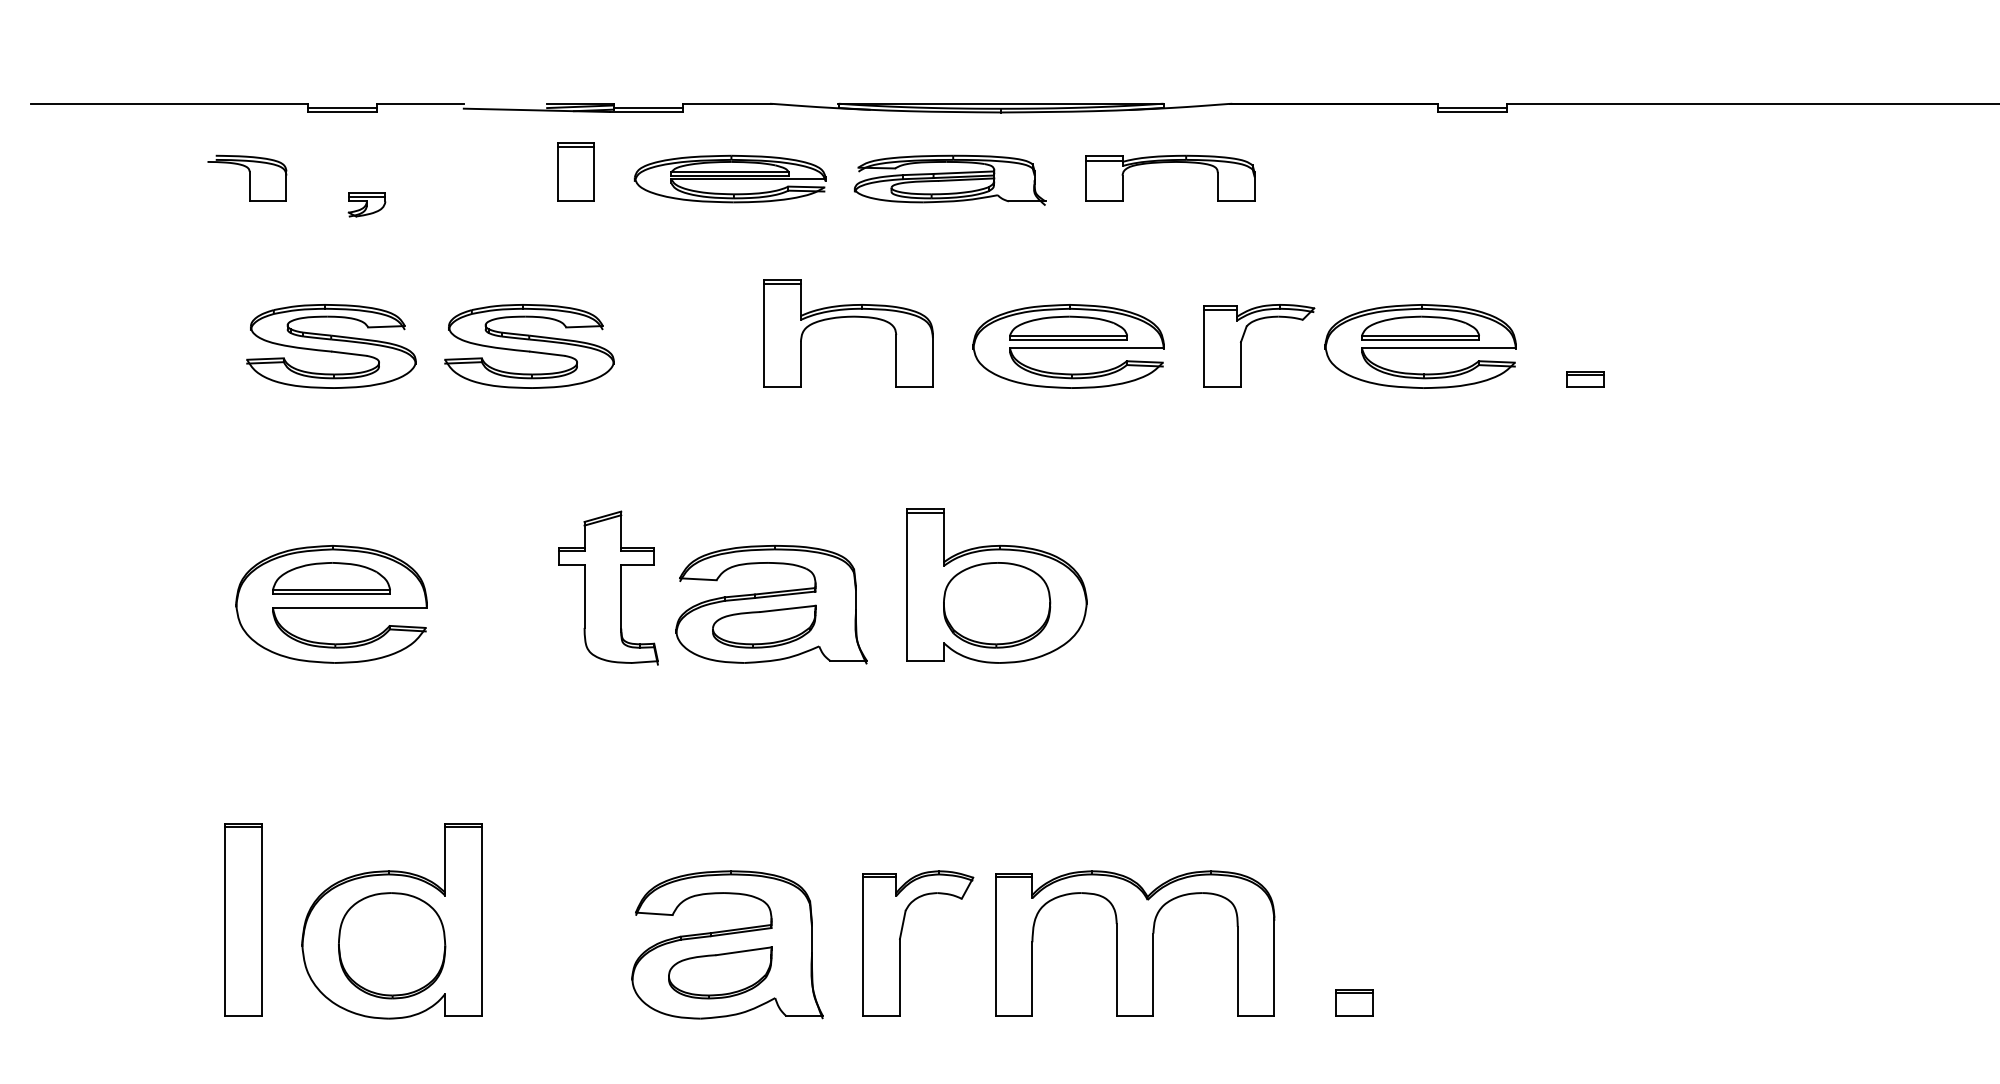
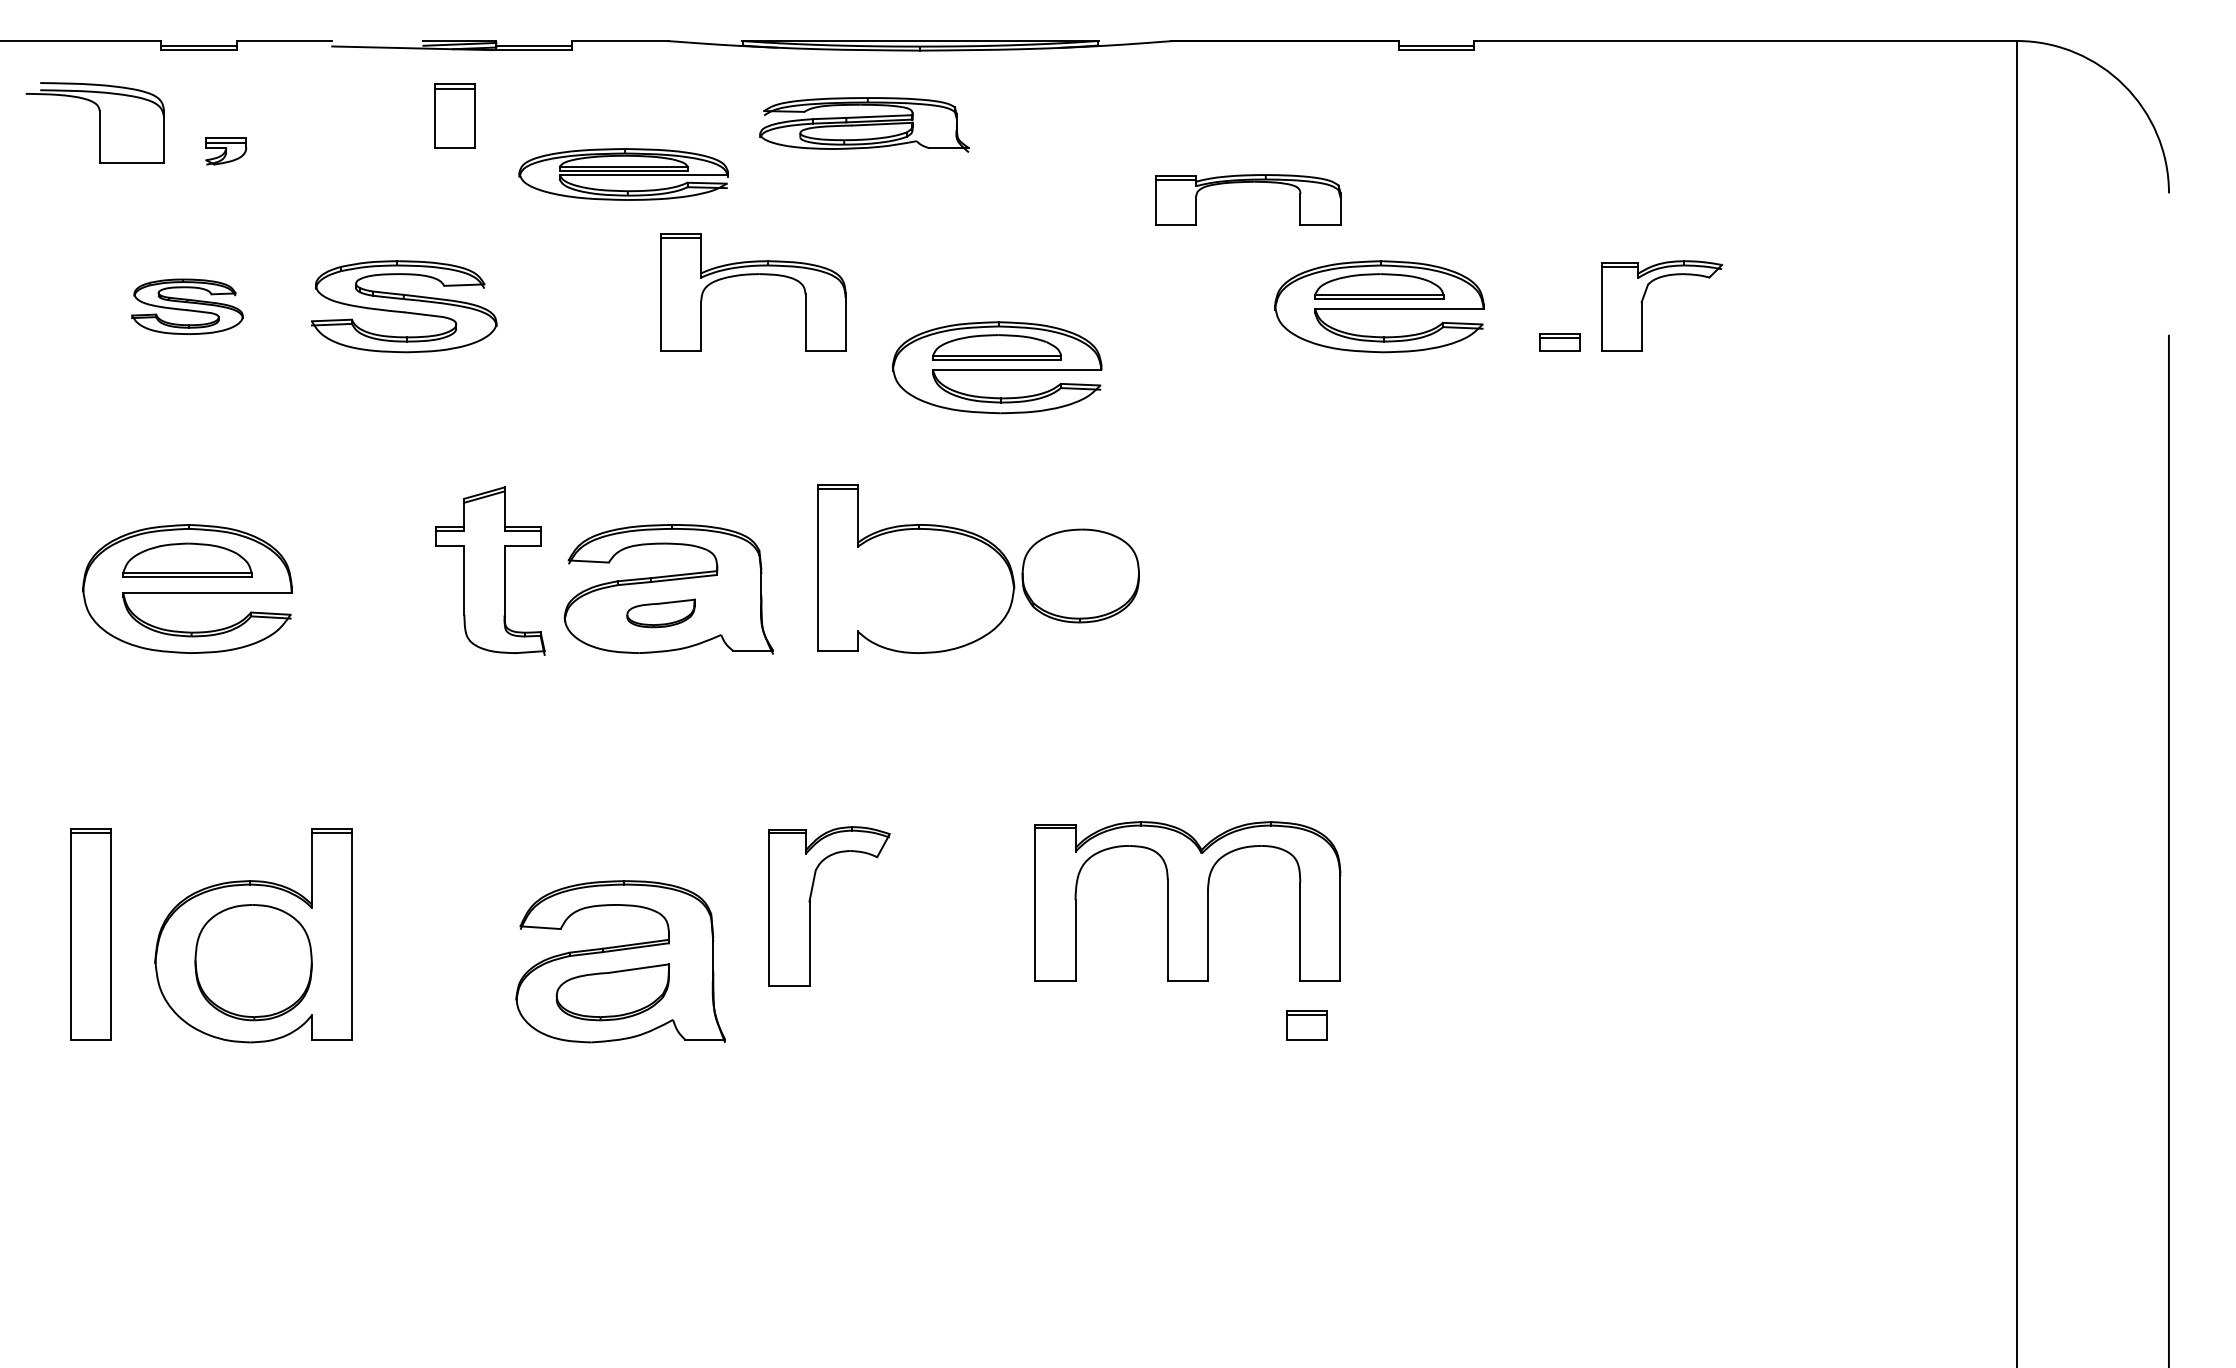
part: (1170, 162) -> (1248, 182), moved
part: (246, 178) -> (94, 122), size x1.6
part: (729, 179) -> (623, 174), moved
part: (1242, 340) -> (1643, 300), moved
part: (331, 346) -> (187, 306), size x0.6
part: (1068, 346) -> (997, 367), moved
part: (996, 604) -> (1080, 575), moved
part: (763, 626) -> (660, 613), size x0.6
part: (900, 943) -> (810, 906), moved
part: (1134, 943) -> (1187, 901), moved

